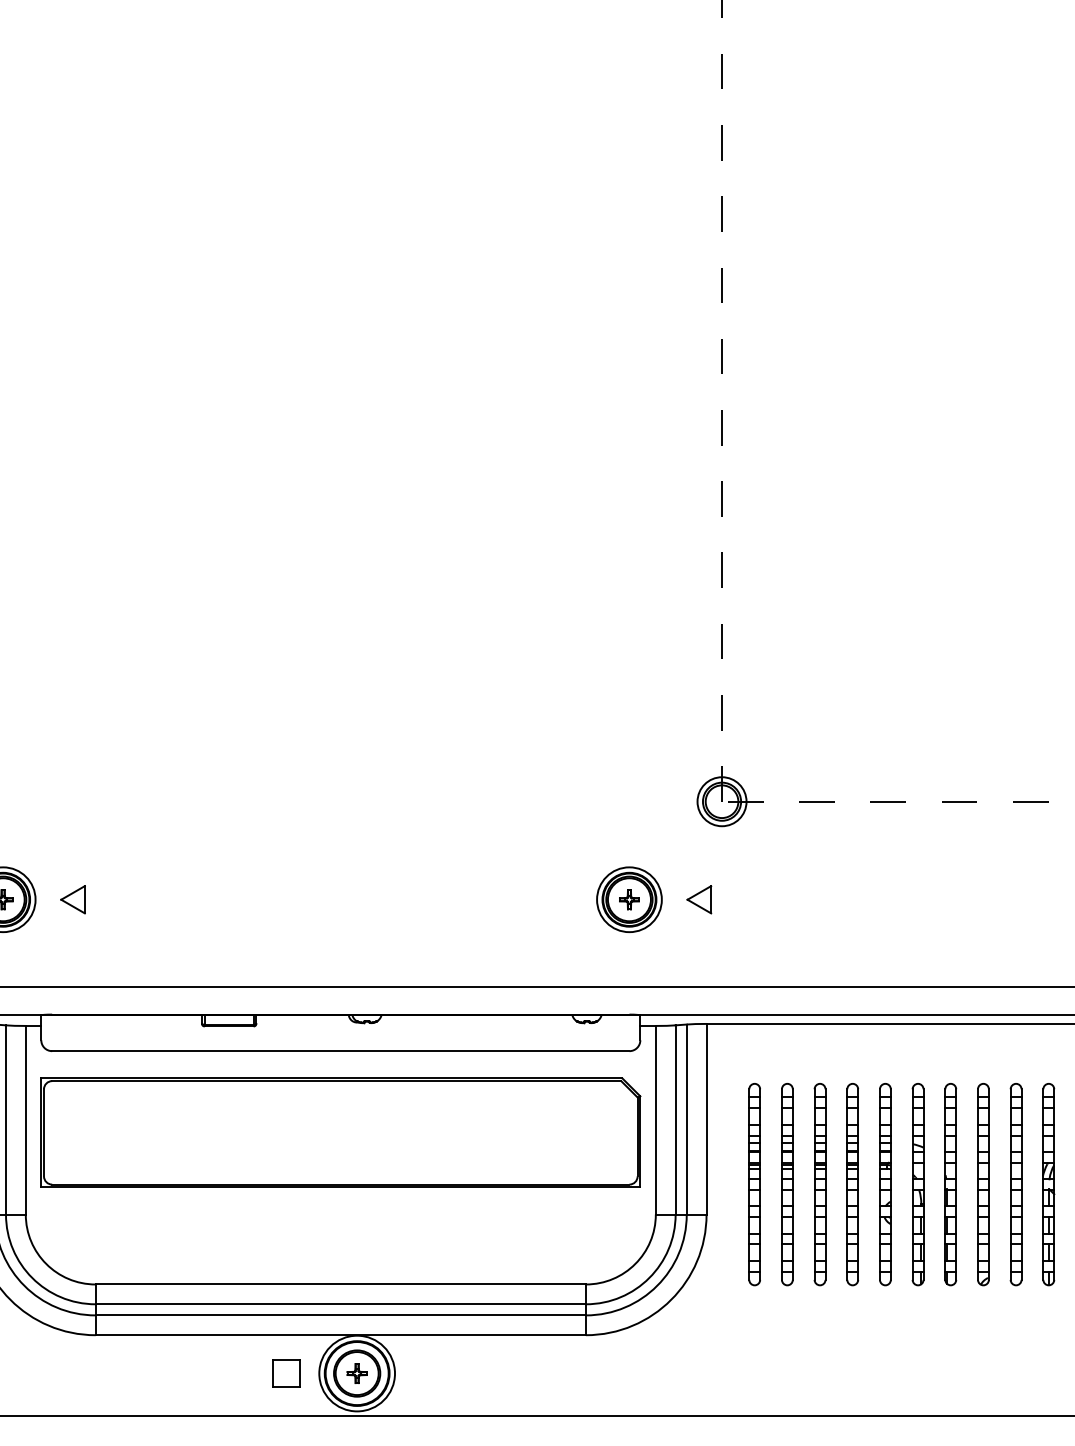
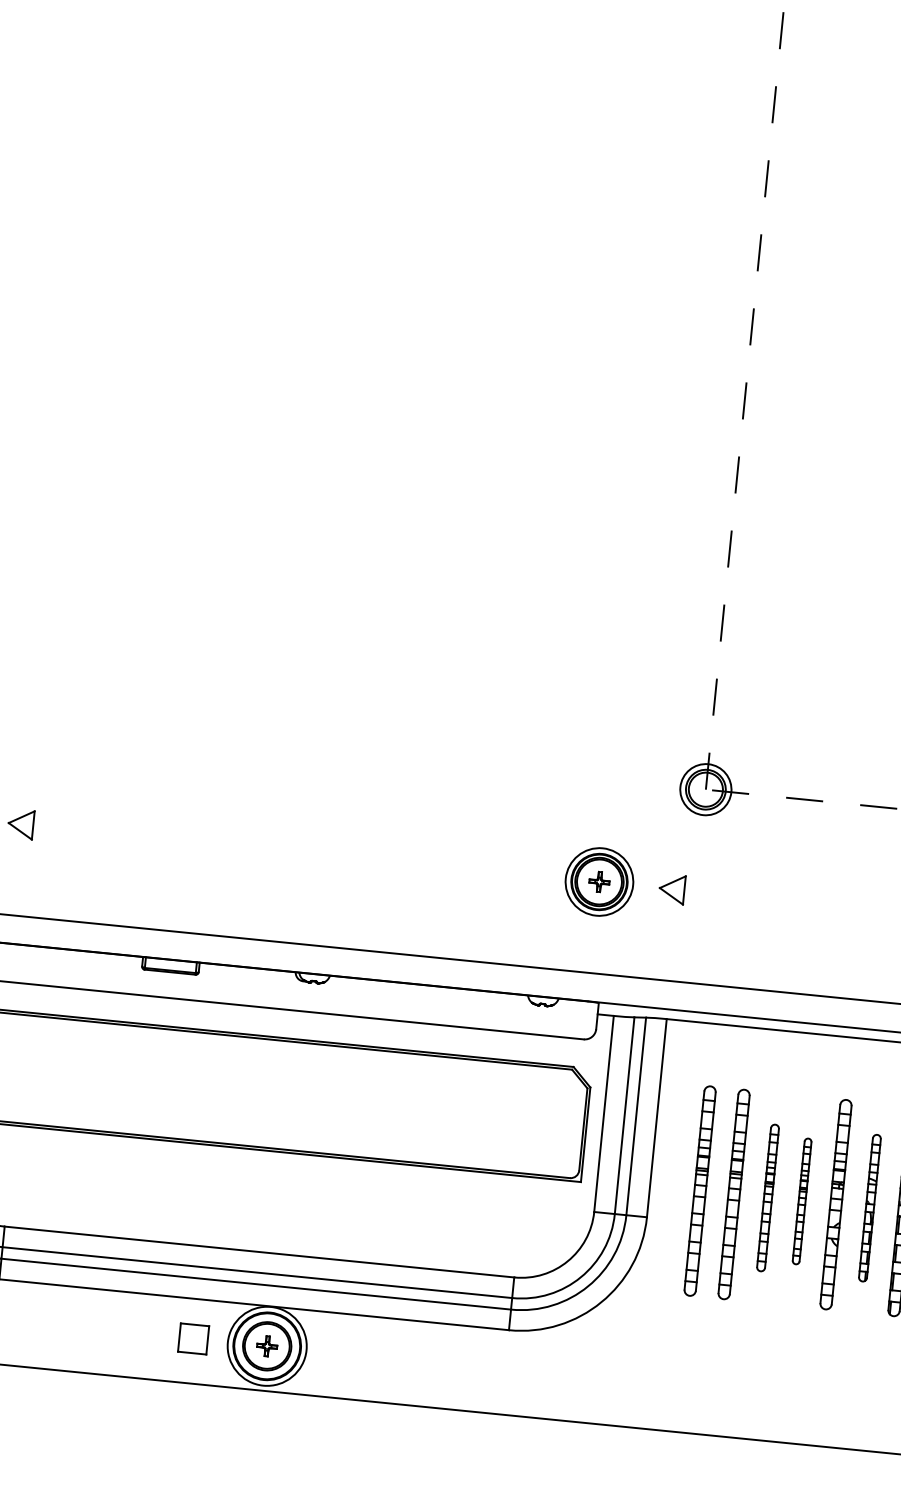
part: (819, 1184) -> (767, 1197), size x0.7
part: (852, 1184) -> (801, 1201), size x0.6
part: (917, 1184) -> (869, 1207), size x0.7

